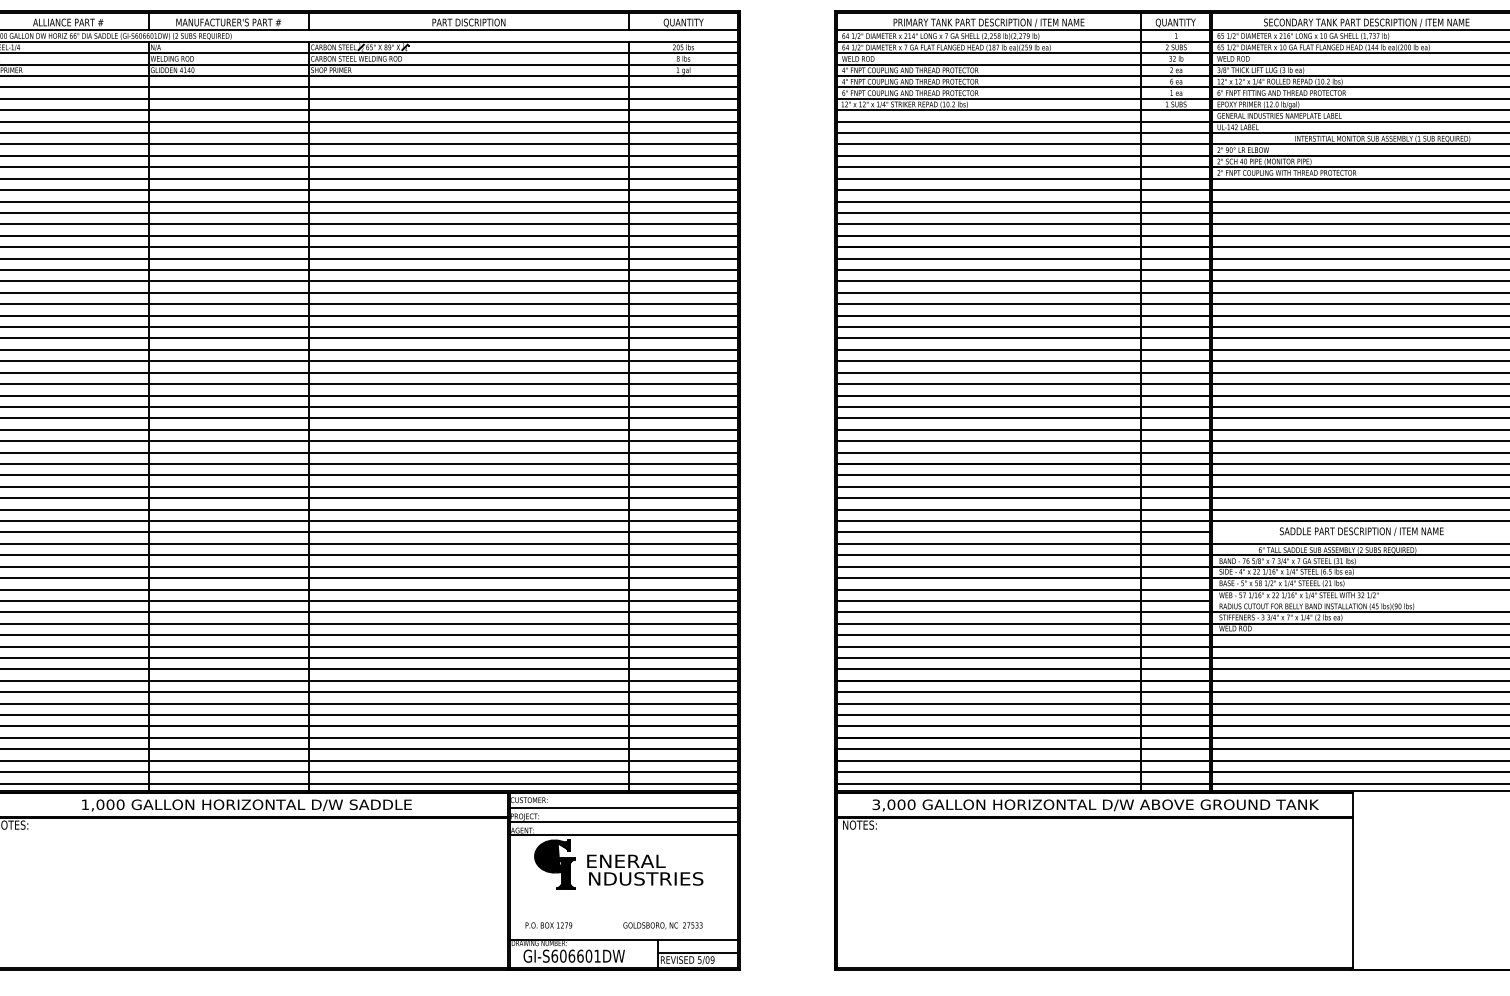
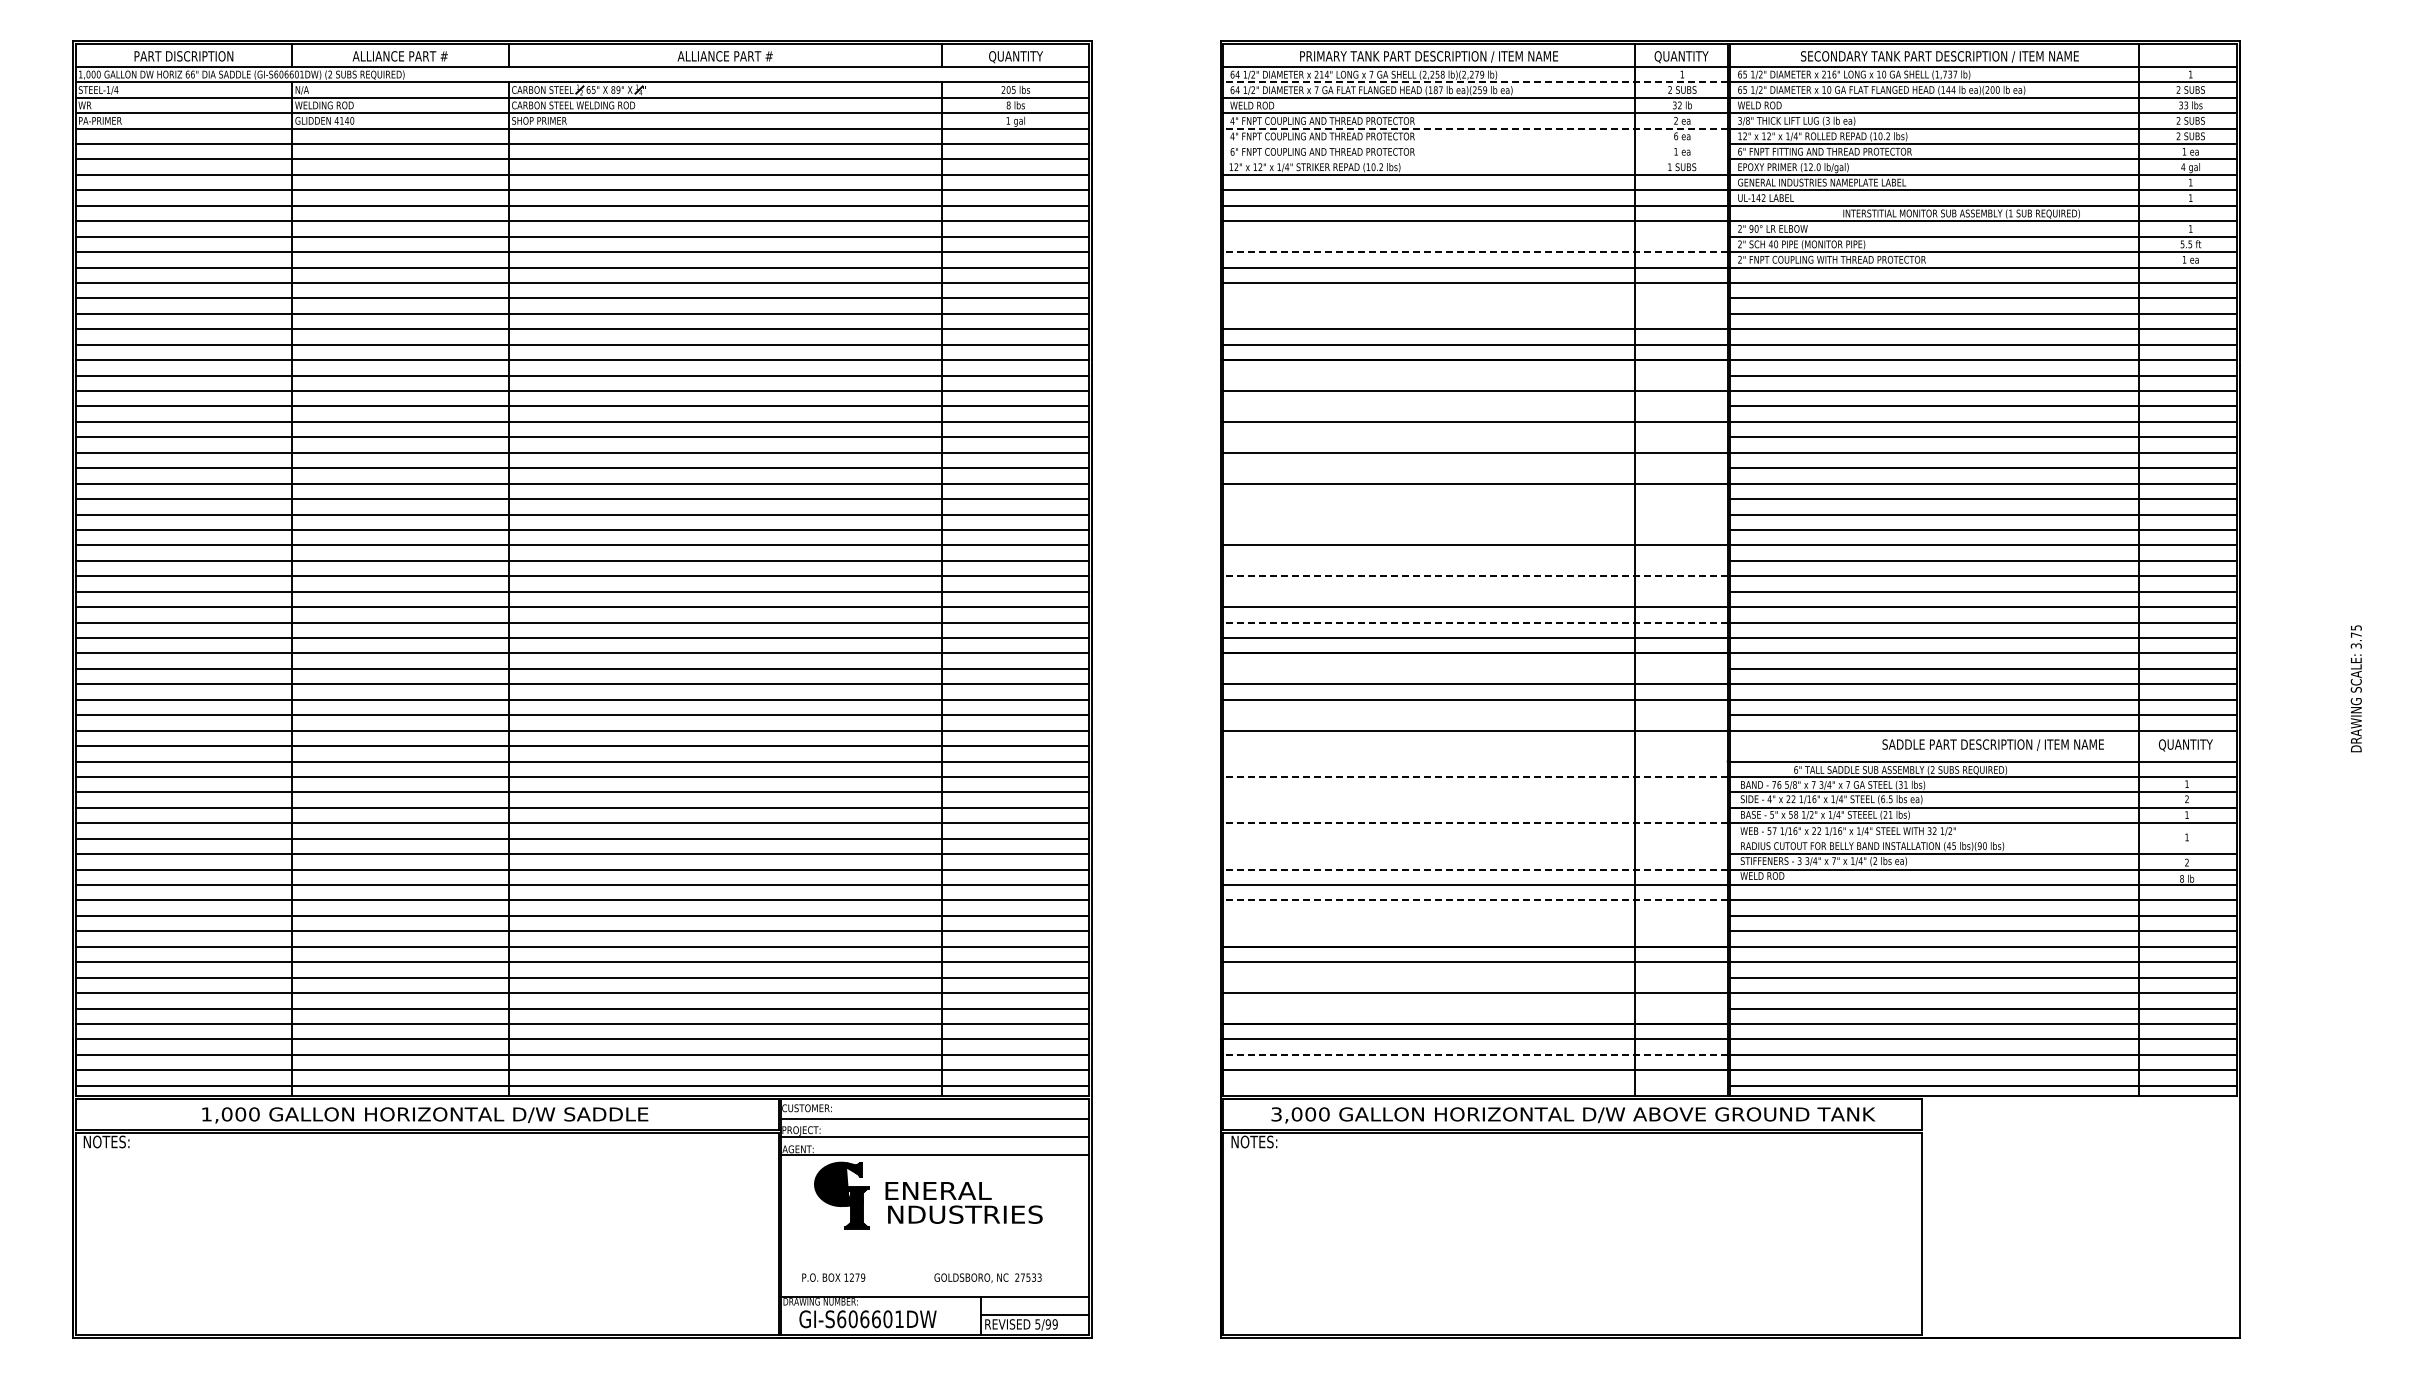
text: (68, 22) -> (183, 56), ALLIANCE PART # -> PART DISCRIPTION
text: (228, 22) -> (400, 56), MANUFACTURER'S PART # -> ALLIANCE PART #
text: (468, 22) -> (725, 56), PART DISCRIPTION -> ALLIANCE PART #
line: (1023, 41) -> (1475, 82), solid -> dashed
line: (1023, 75) -> (1475, 128), solid -> dashed
line: (1023, 87) -> (1475, 144), removed
line: (1023, 98) -> (1475, 159), removed
line: (1023, 155) -> (1475, 236), removed
line: (1023, 167) -> (1475, 252), solid -> dashed
line: (1023, 201) -> (1475, 298), removed
line: (1023, 212) -> (1475, 313), removed
line: (1023, 258) -> (1475, 375), removed
line: (1023, 281) -> (1475, 406), removed
line: (1023, 304) -> (1475, 437), removed
line: (1023, 327) -> (1475, 468), removed
line: (1023, 350) -> (1475, 499), removed
line: (1023, 361) -> (1475, 514), removed
line: (1023, 372) -> (1475, 529), removed
line: (1023, 395) -> (1475, 560), removed
line: (1023, 407) -> (1475, 576), solid -> dashed
line: (1023, 418) -> (1475, 591), removed
line: (1023, 441) -> (1475, 622), solid -> dashed
line: (1023, 475) -> (1475, 668), removed
line: (1023, 509) -> (1475, 715), removed
text: (1361, 531) -> (1992, 744), moved
line: (1023, 532) -> (1475, 746), removed
line: (1023, 543) -> (1475, 761), removed
line: (1023, 554) -> (1475, 776), solid -> dashed
line: (1023, 566) -> (1475, 792), removed
line: (1023, 577) -> (1475, 807), removed
line: (1023, 589) -> (1475, 823), solid -> dashed
line: (1023, 600) -> (1475, 838), removed
line: (1023, 612) -> (1475, 854), removed
line: (1023, 623) -> (1475, 869), solid -> dashed
line: (1023, 646) -> (1475, 900), solid -> dashed
line: (1023, 657) -> (1475, 915), removed
line: (1023, 669) -> (1475, 931), removed
line: (1023, 703) -> (1475, 977), removed
line: (1023, 726) -> (1475, 1008), removed
line: (1023, 760) -> (1475, 1054), solid -> dashed
line: (1023, 783) -> (1475, 1085), removed
text: (706, 960) -> (1047, 1324), 5/09 -> 5/99

